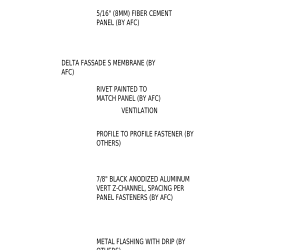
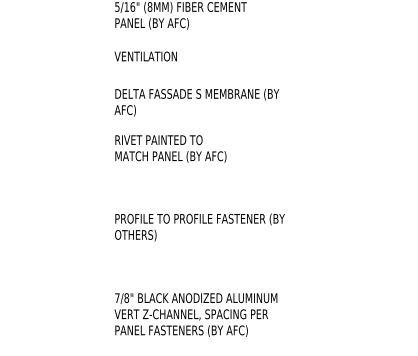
text: (107, 67) -> (195, 102), moved
text: (138, 109) -> (144, 55), moved

